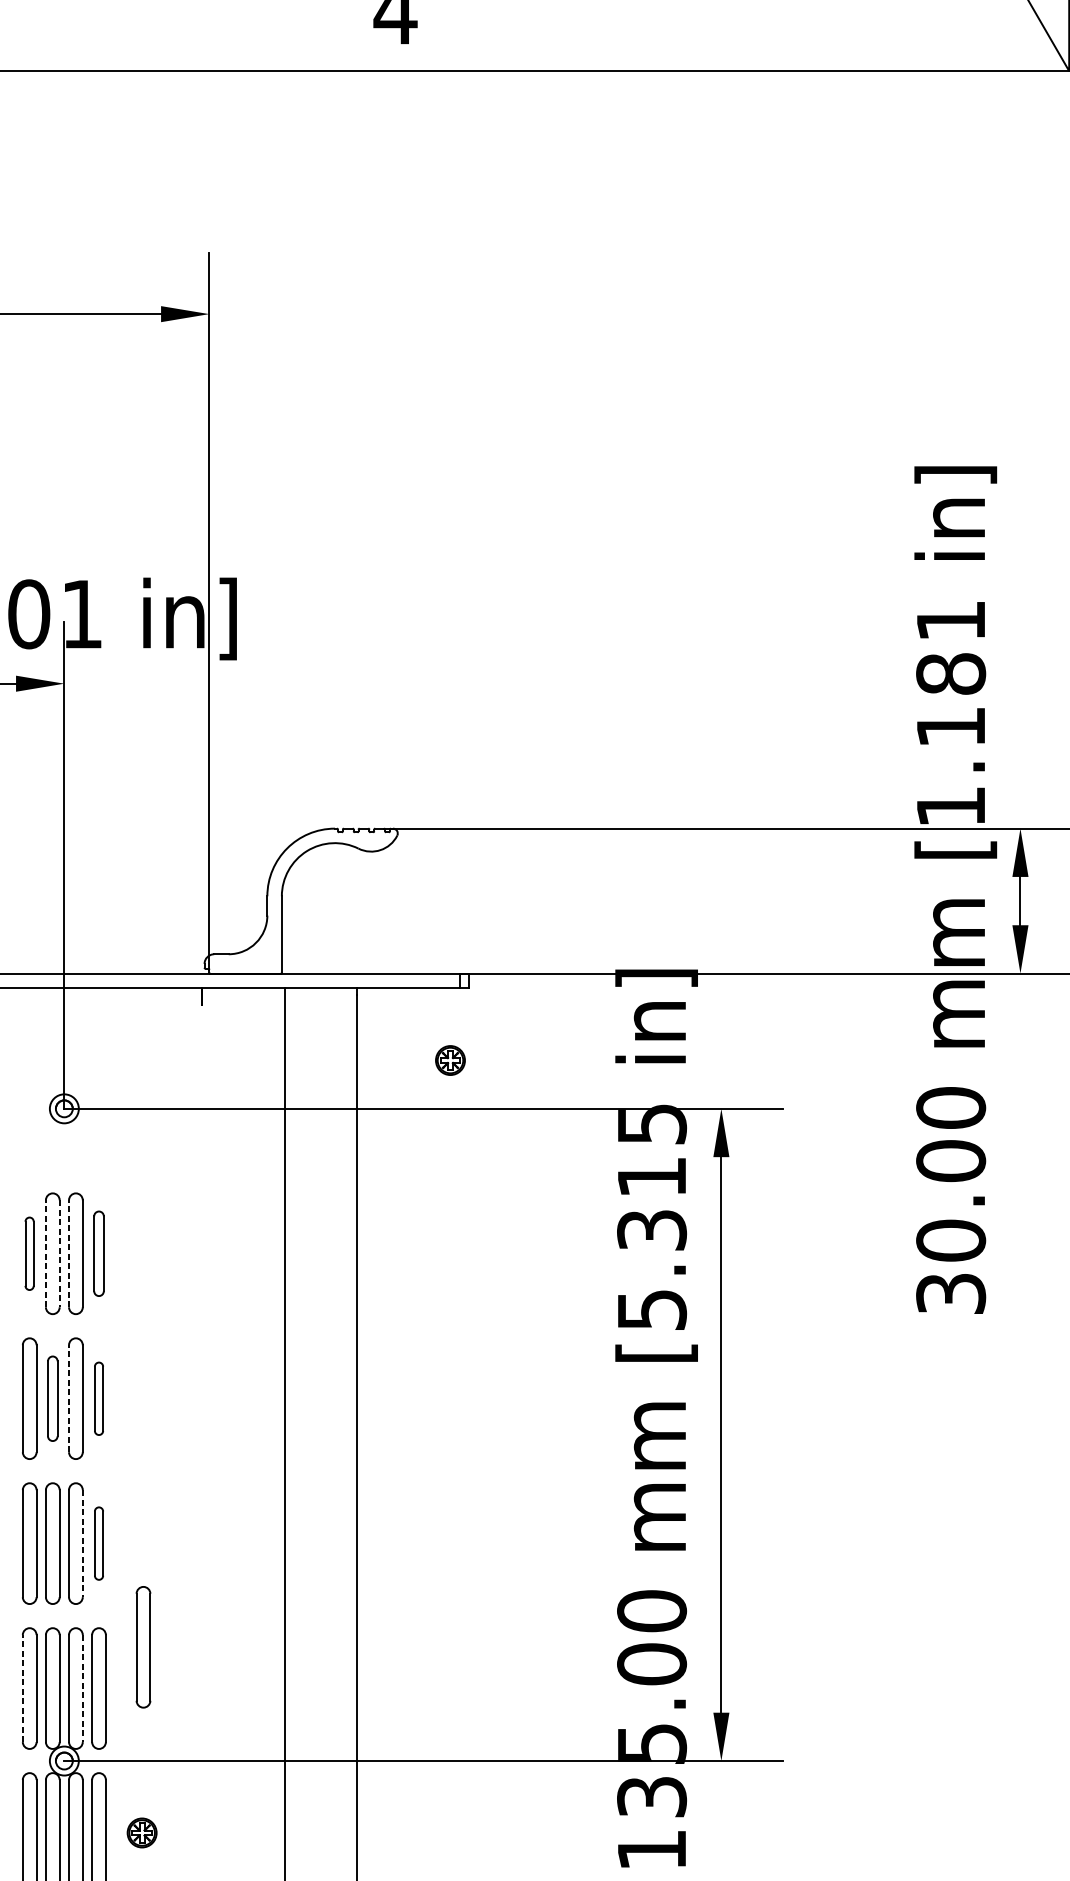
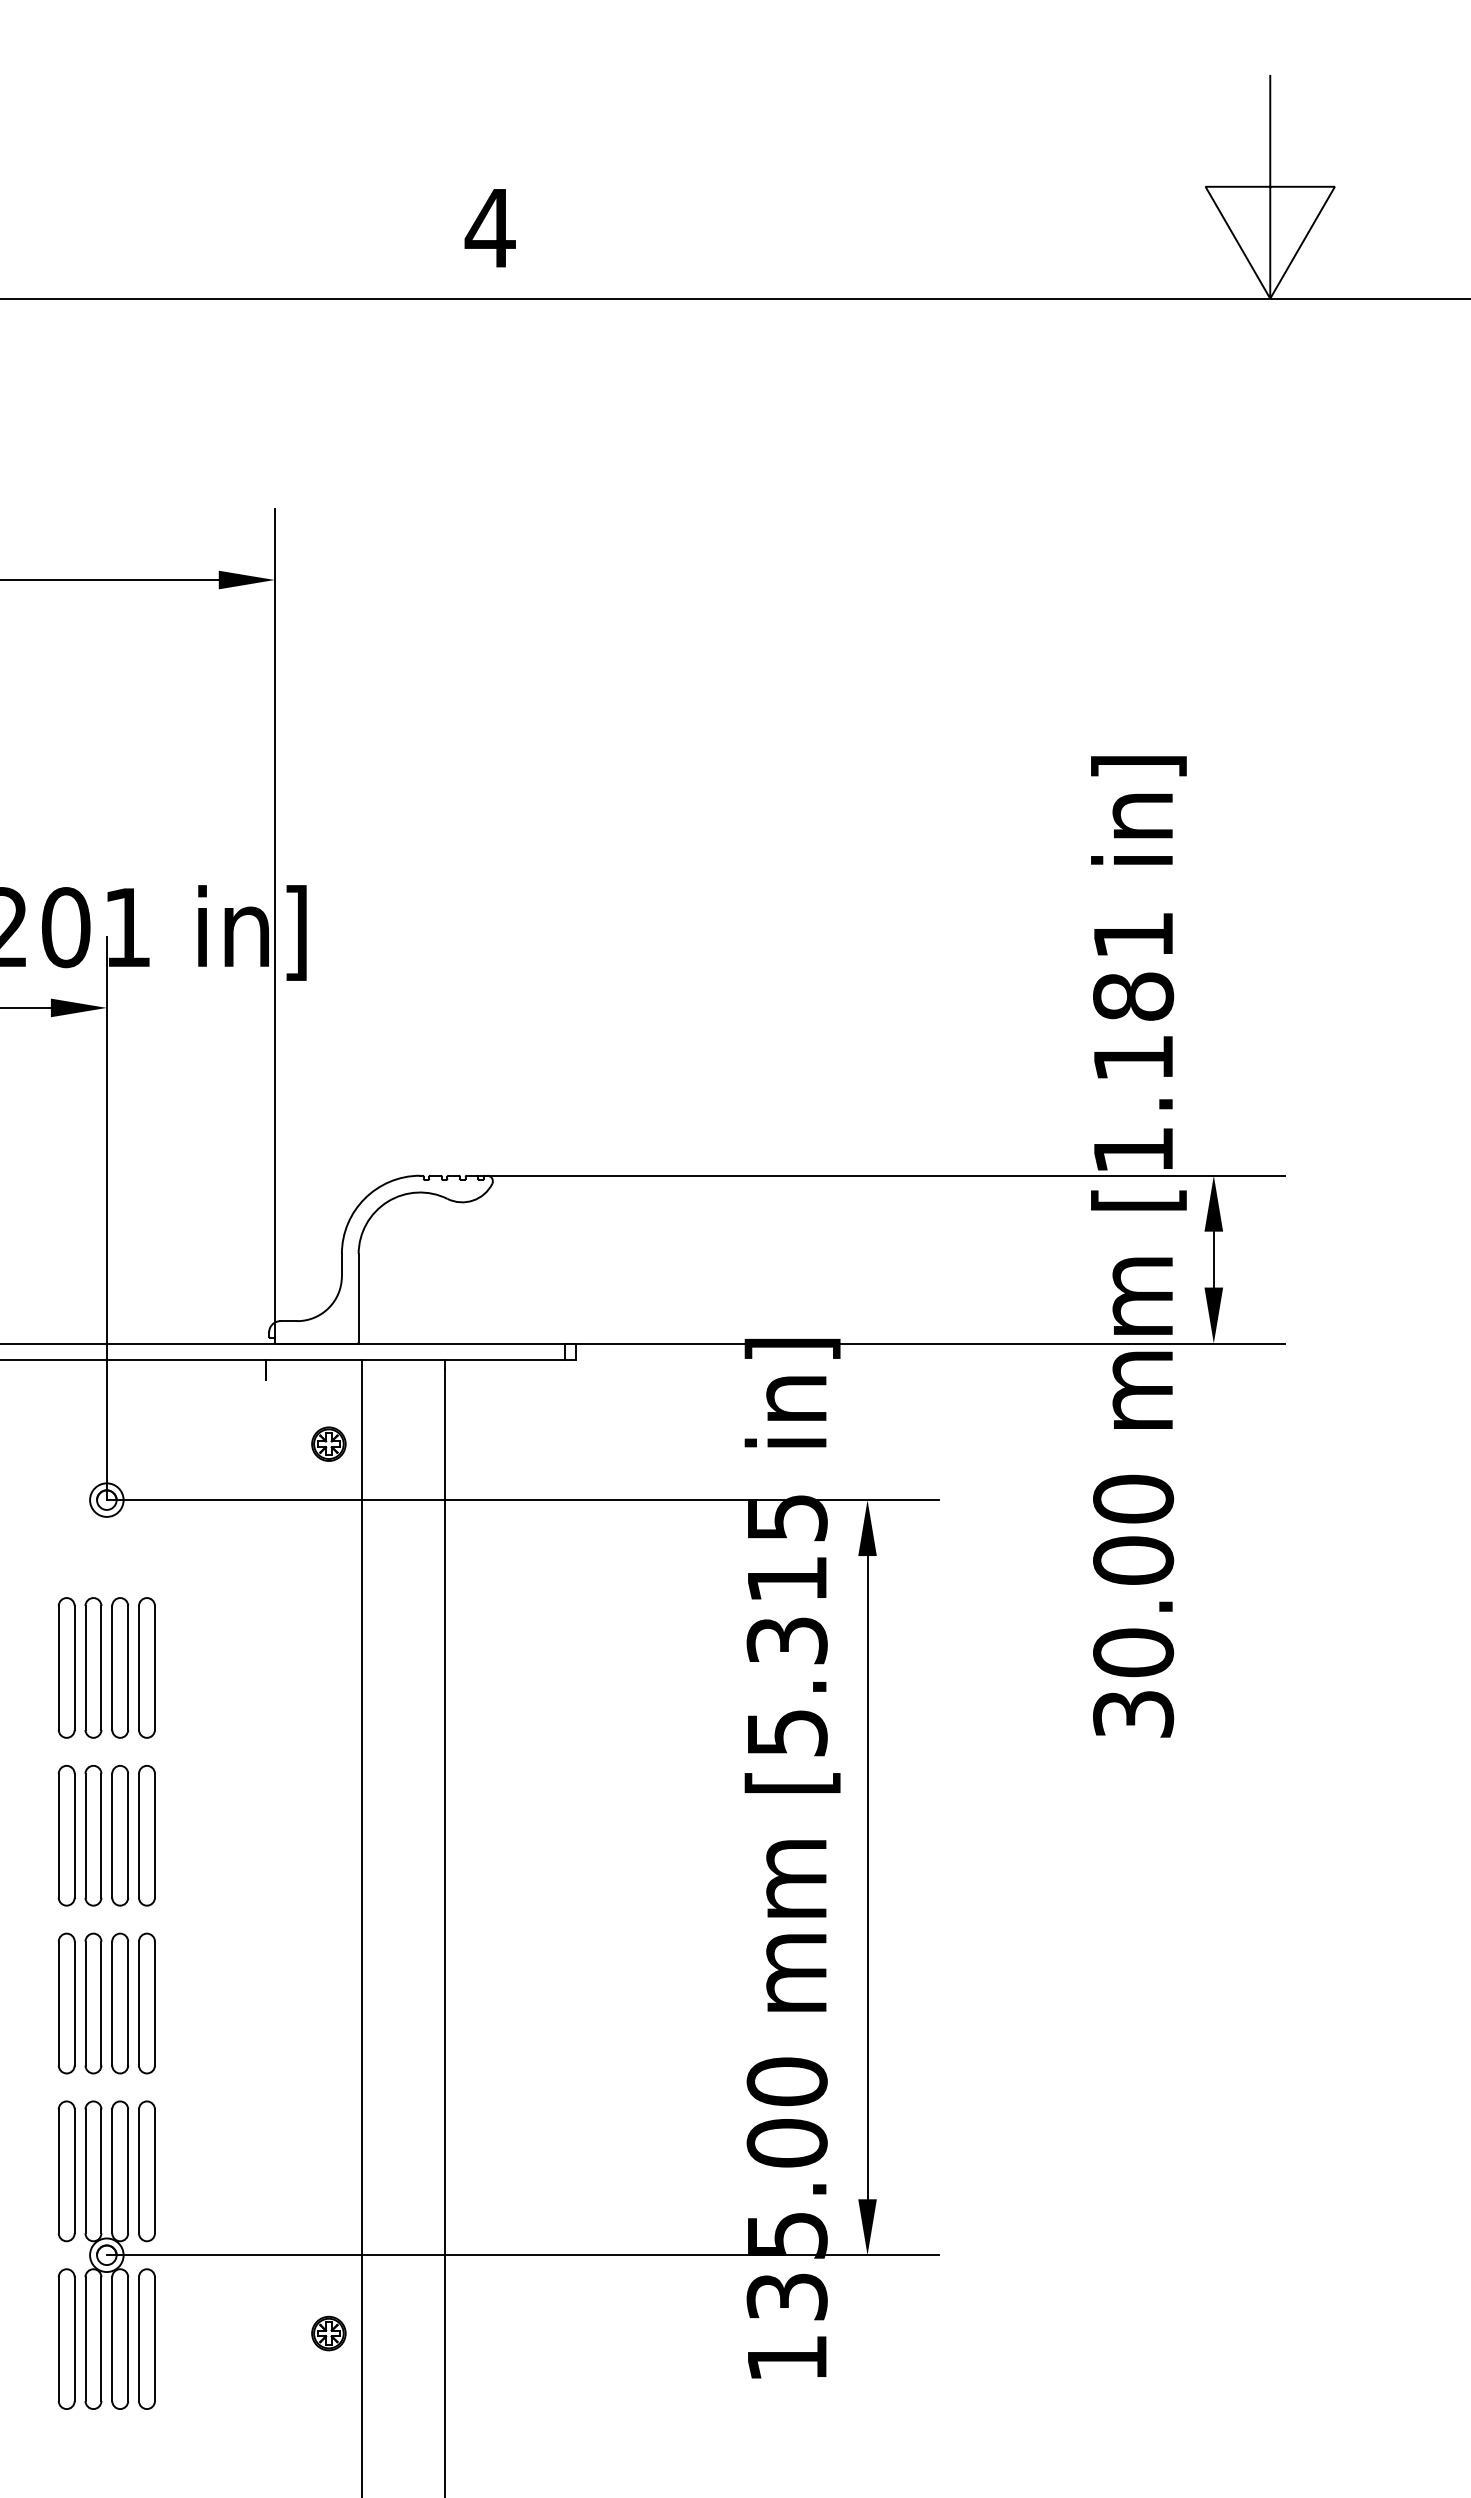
part: (450, 1059) -> (328, 1443), moved
part: (29, 1253) -> (66, 1667), size x1.67
line: (45, 1253) -> (85, 1667), dashed -> solid
line: (59, 1253) -> (101, 1667), dashed -> solid
line: (69, 1253) -> (112, 1667), dashed -> solid
part: (98, 1253) -> (146, 1667), size x1.43
part: (52, 1398) -> (93, 1835), size x1.43
line: (69, 1398) -> (112, 1835), dashed -> solid
part: (98, 1398) -> (146, 1835), size x1.67
line: (83, 1543) -> (128, 2003), dashed -> solid
part: (98, 1543) -> (146, 2003), size x1.67
part: (143, 1647) -> (198, 2123), removed
line: (22, 1688) -> (58, 2171), dashed -> solid
line: (83, 1688) -> (128, 2171), dashed -> solid
part: (141, 1832) -> (328, 2333), moved

